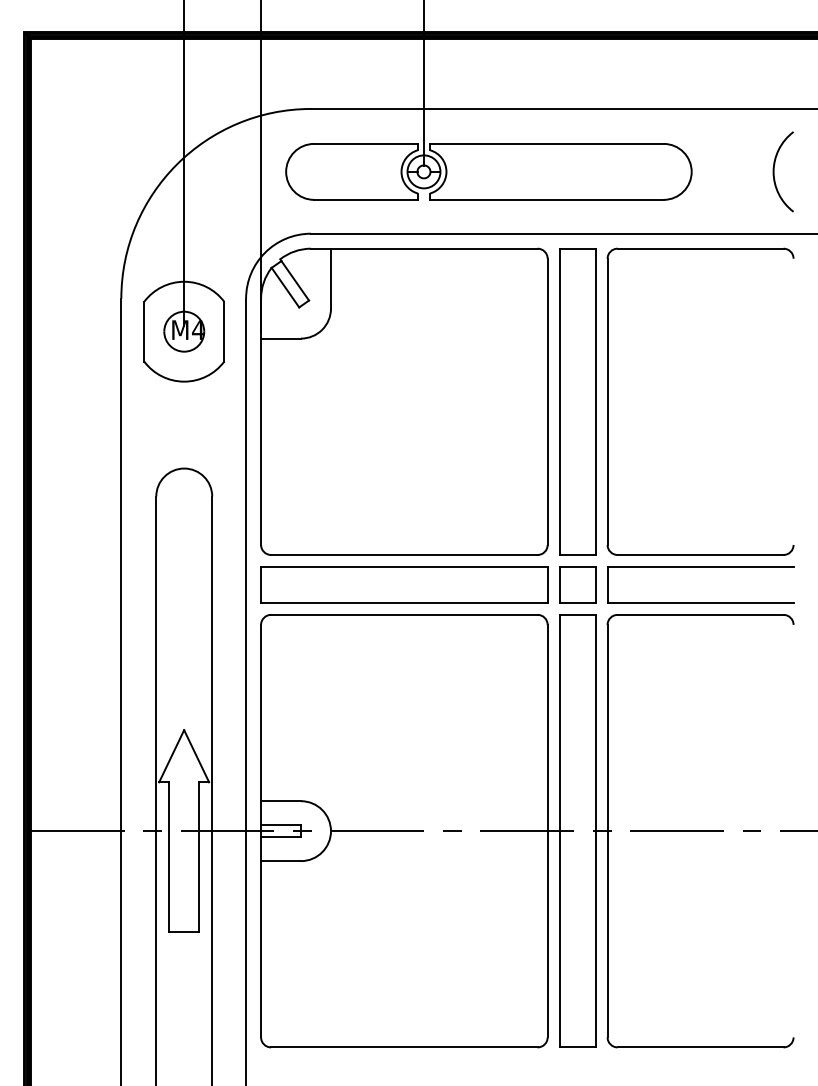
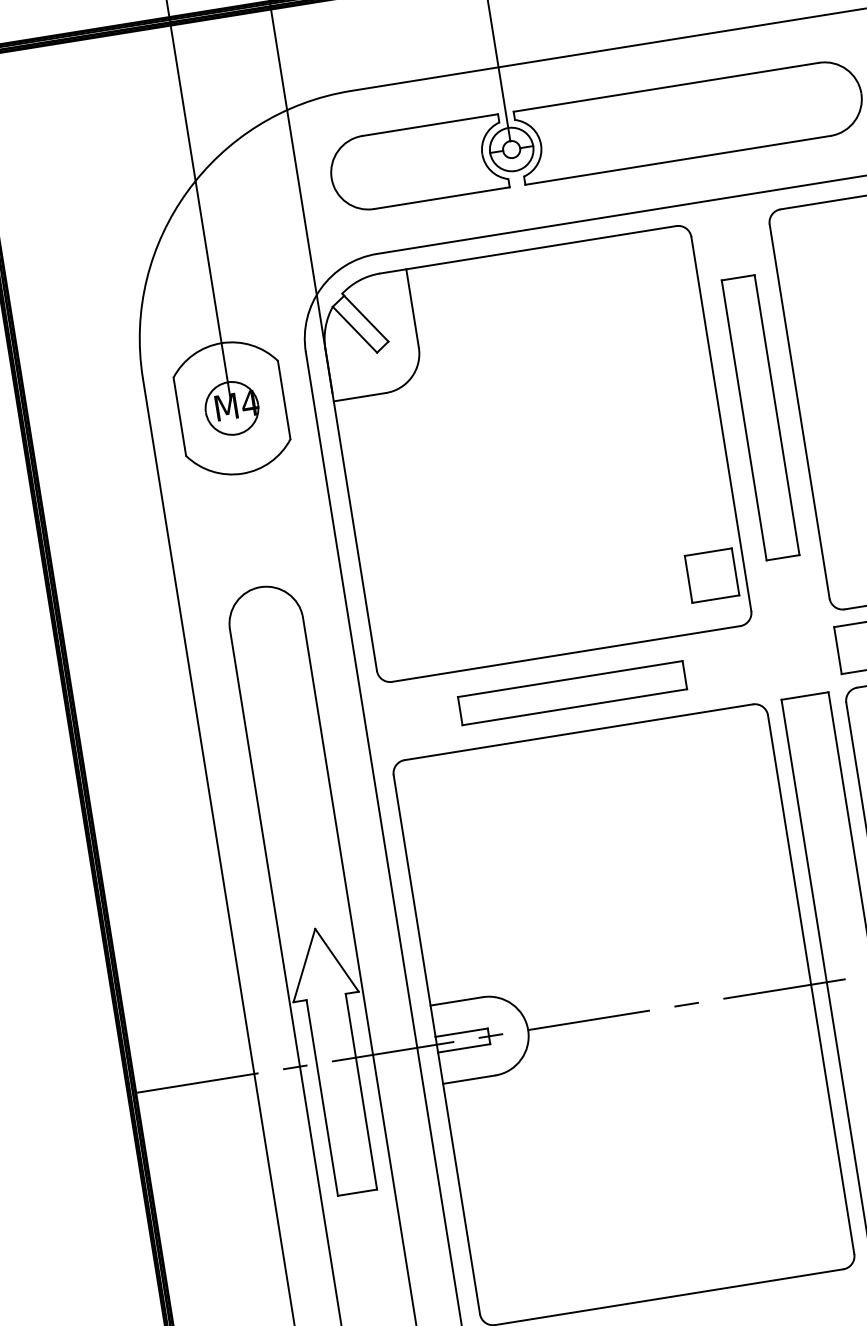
part: (577, 401) -> (760, 417), size x0.7
part: (404, 584) -> (572, 692), size x0.6
part: (577, 584) -> (711, 575), moved

